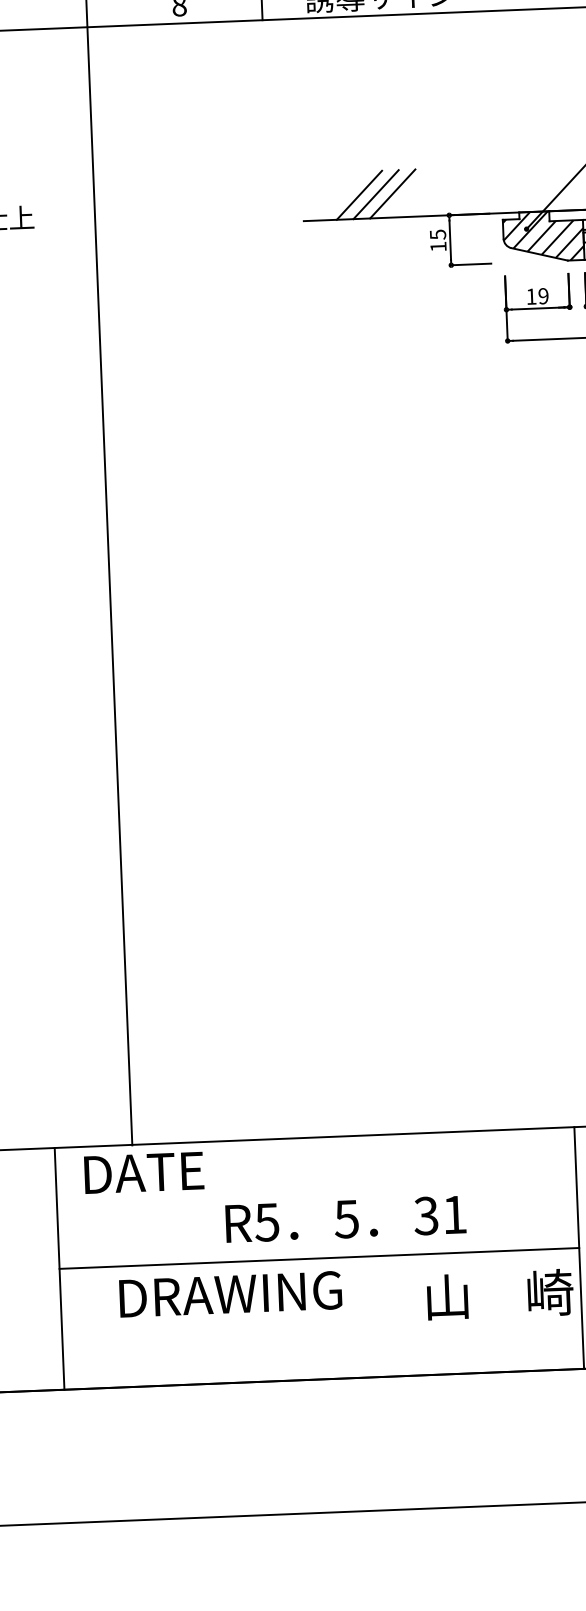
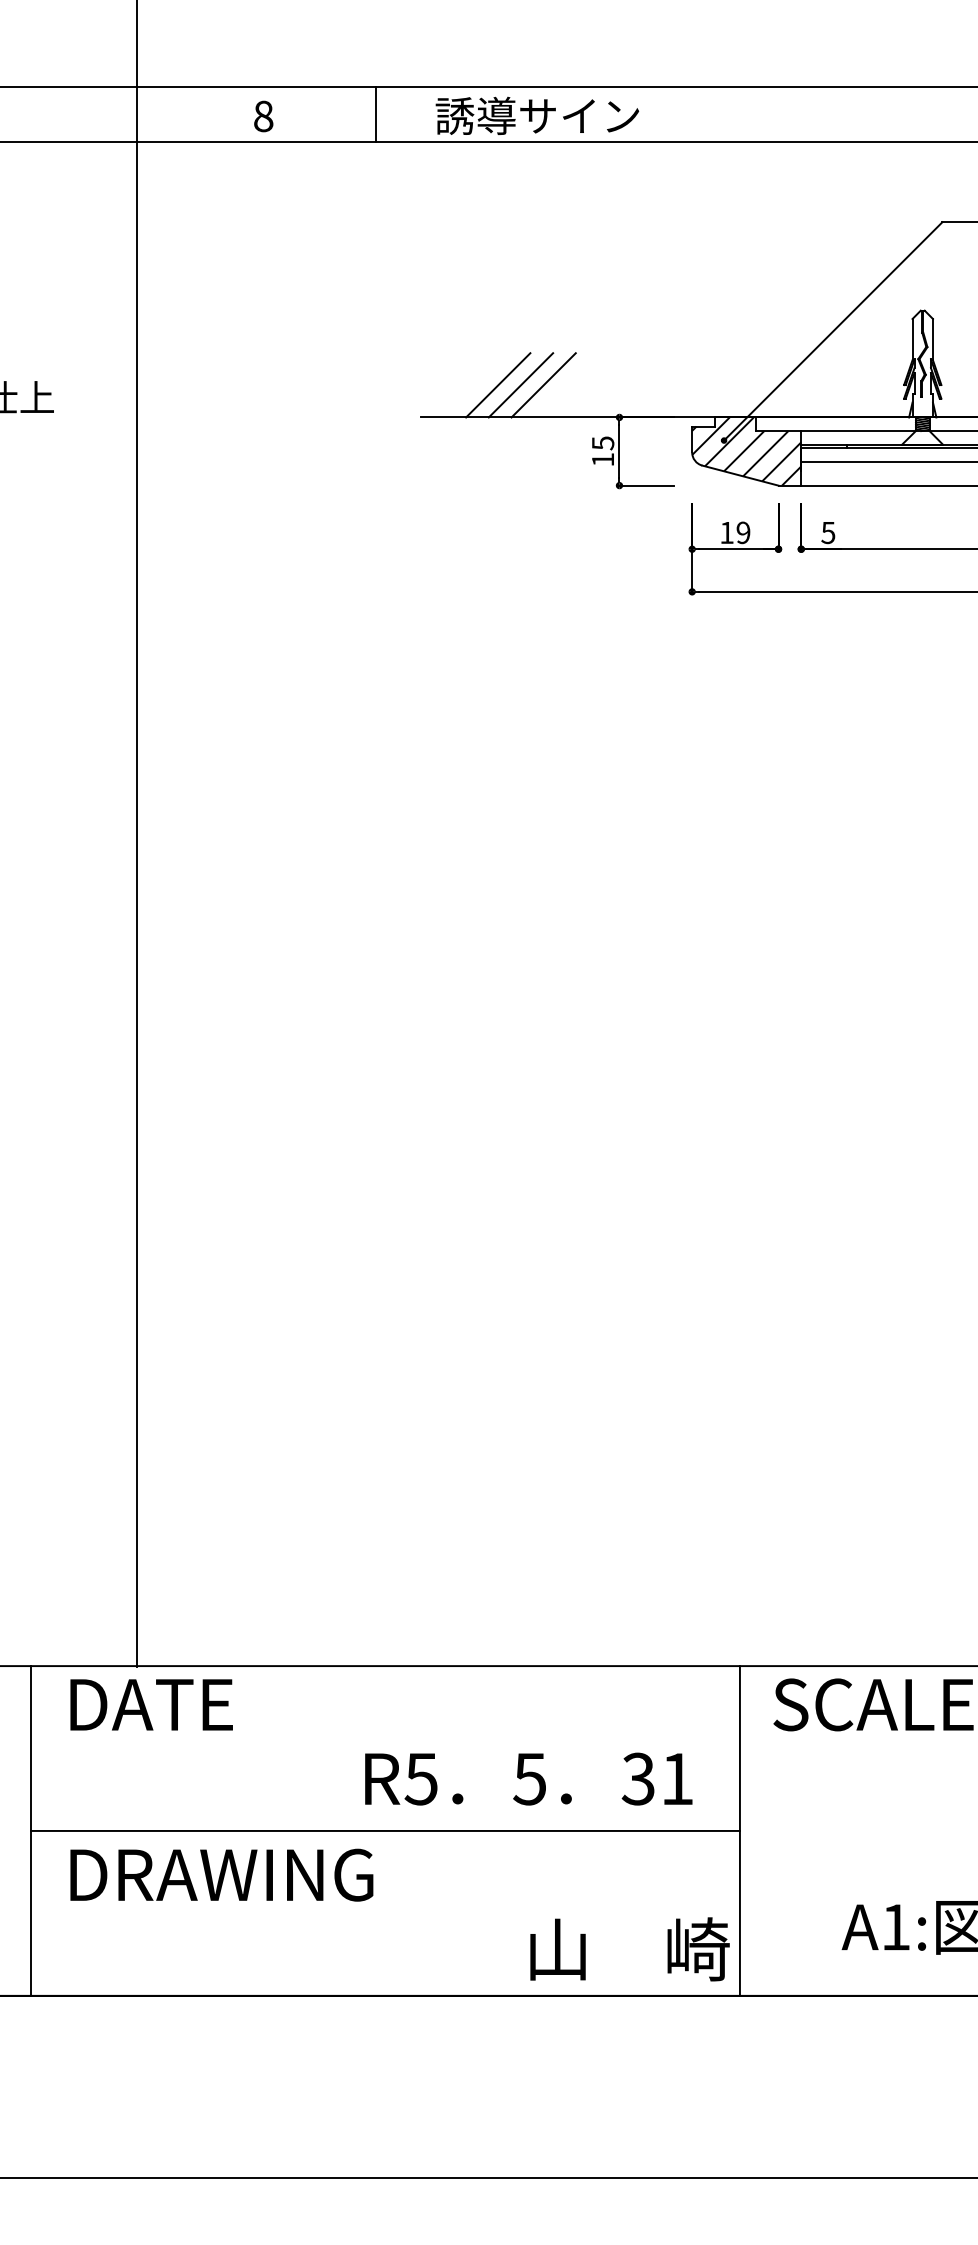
text: (345, 1218) -> (528, 1778), moved
text: (230, 1293) -> (221, 1874), moved
text: (499, 1294) -> (629, 1949), moved

